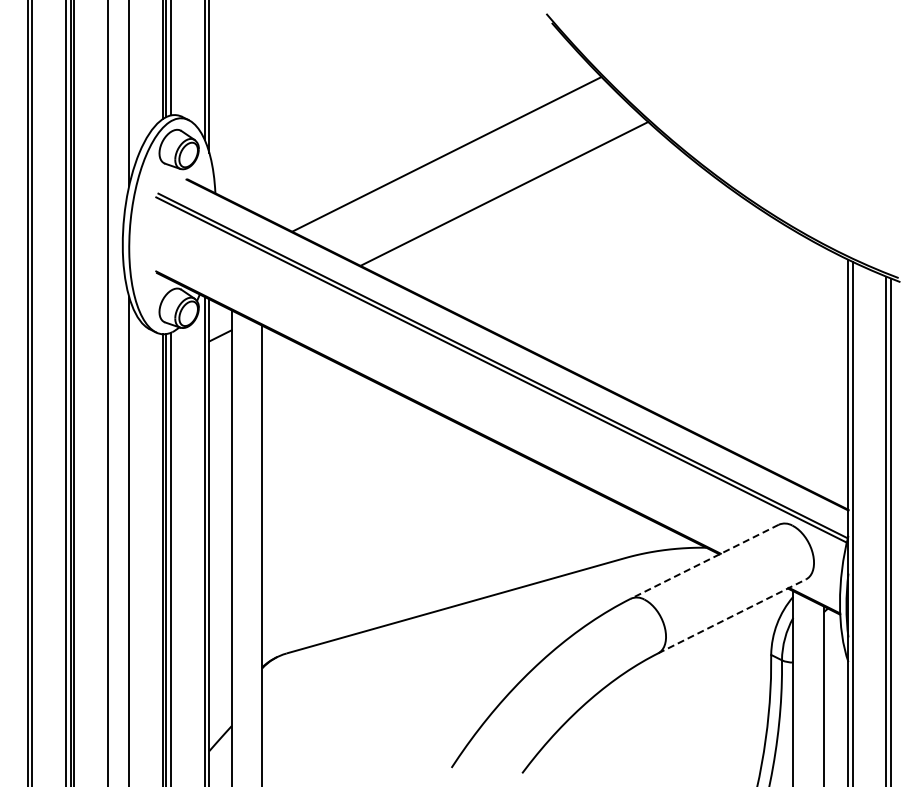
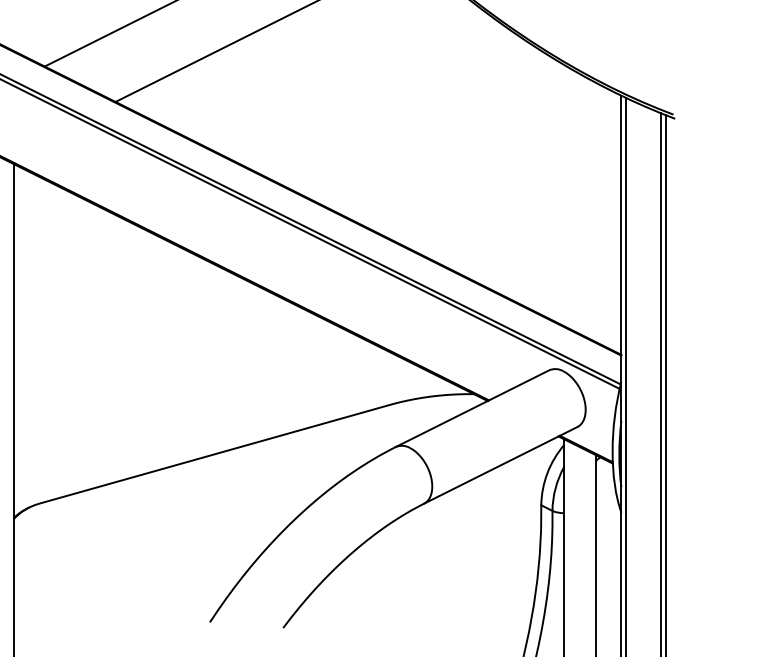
line: (704, 561) -> (472, 408), dashed -> solid
line: (732, 616) -> (501, 465), dashed -> solid

